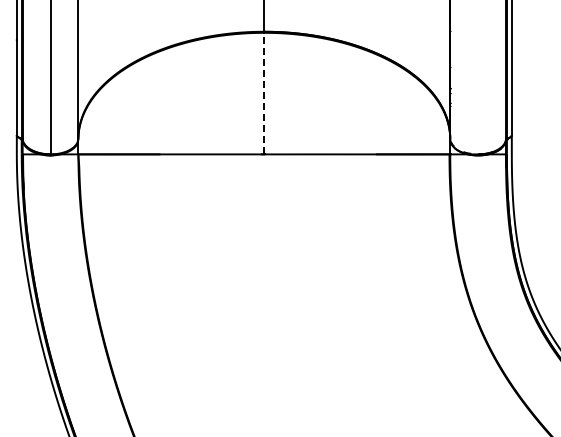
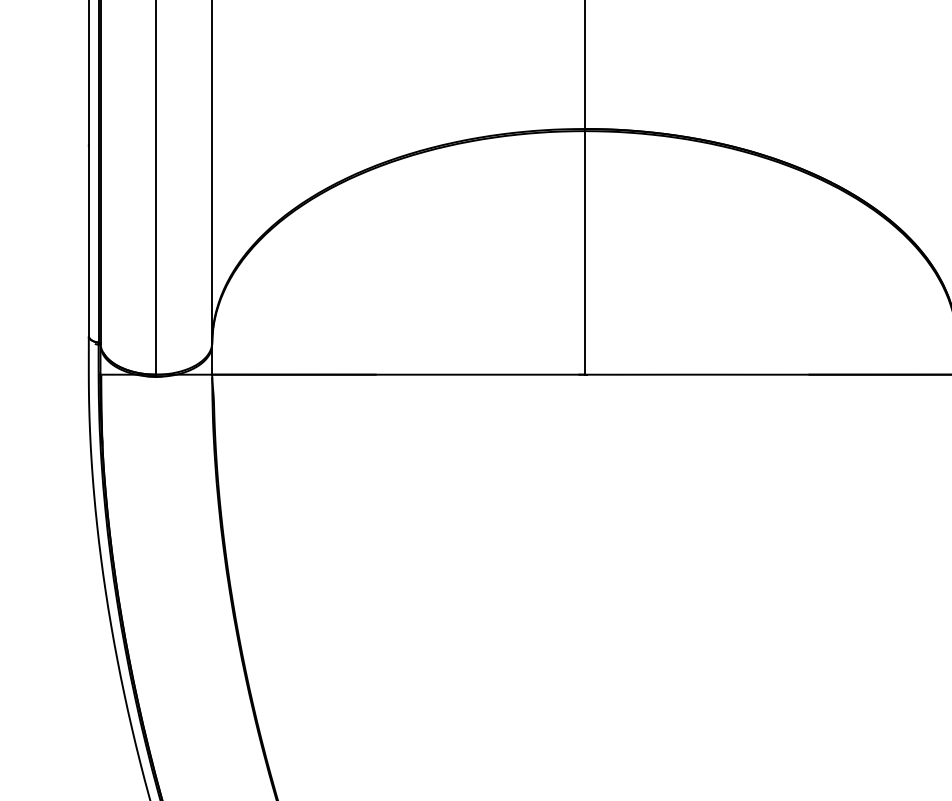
line: (264, 93) -> (585, 252), dashed -> solid

